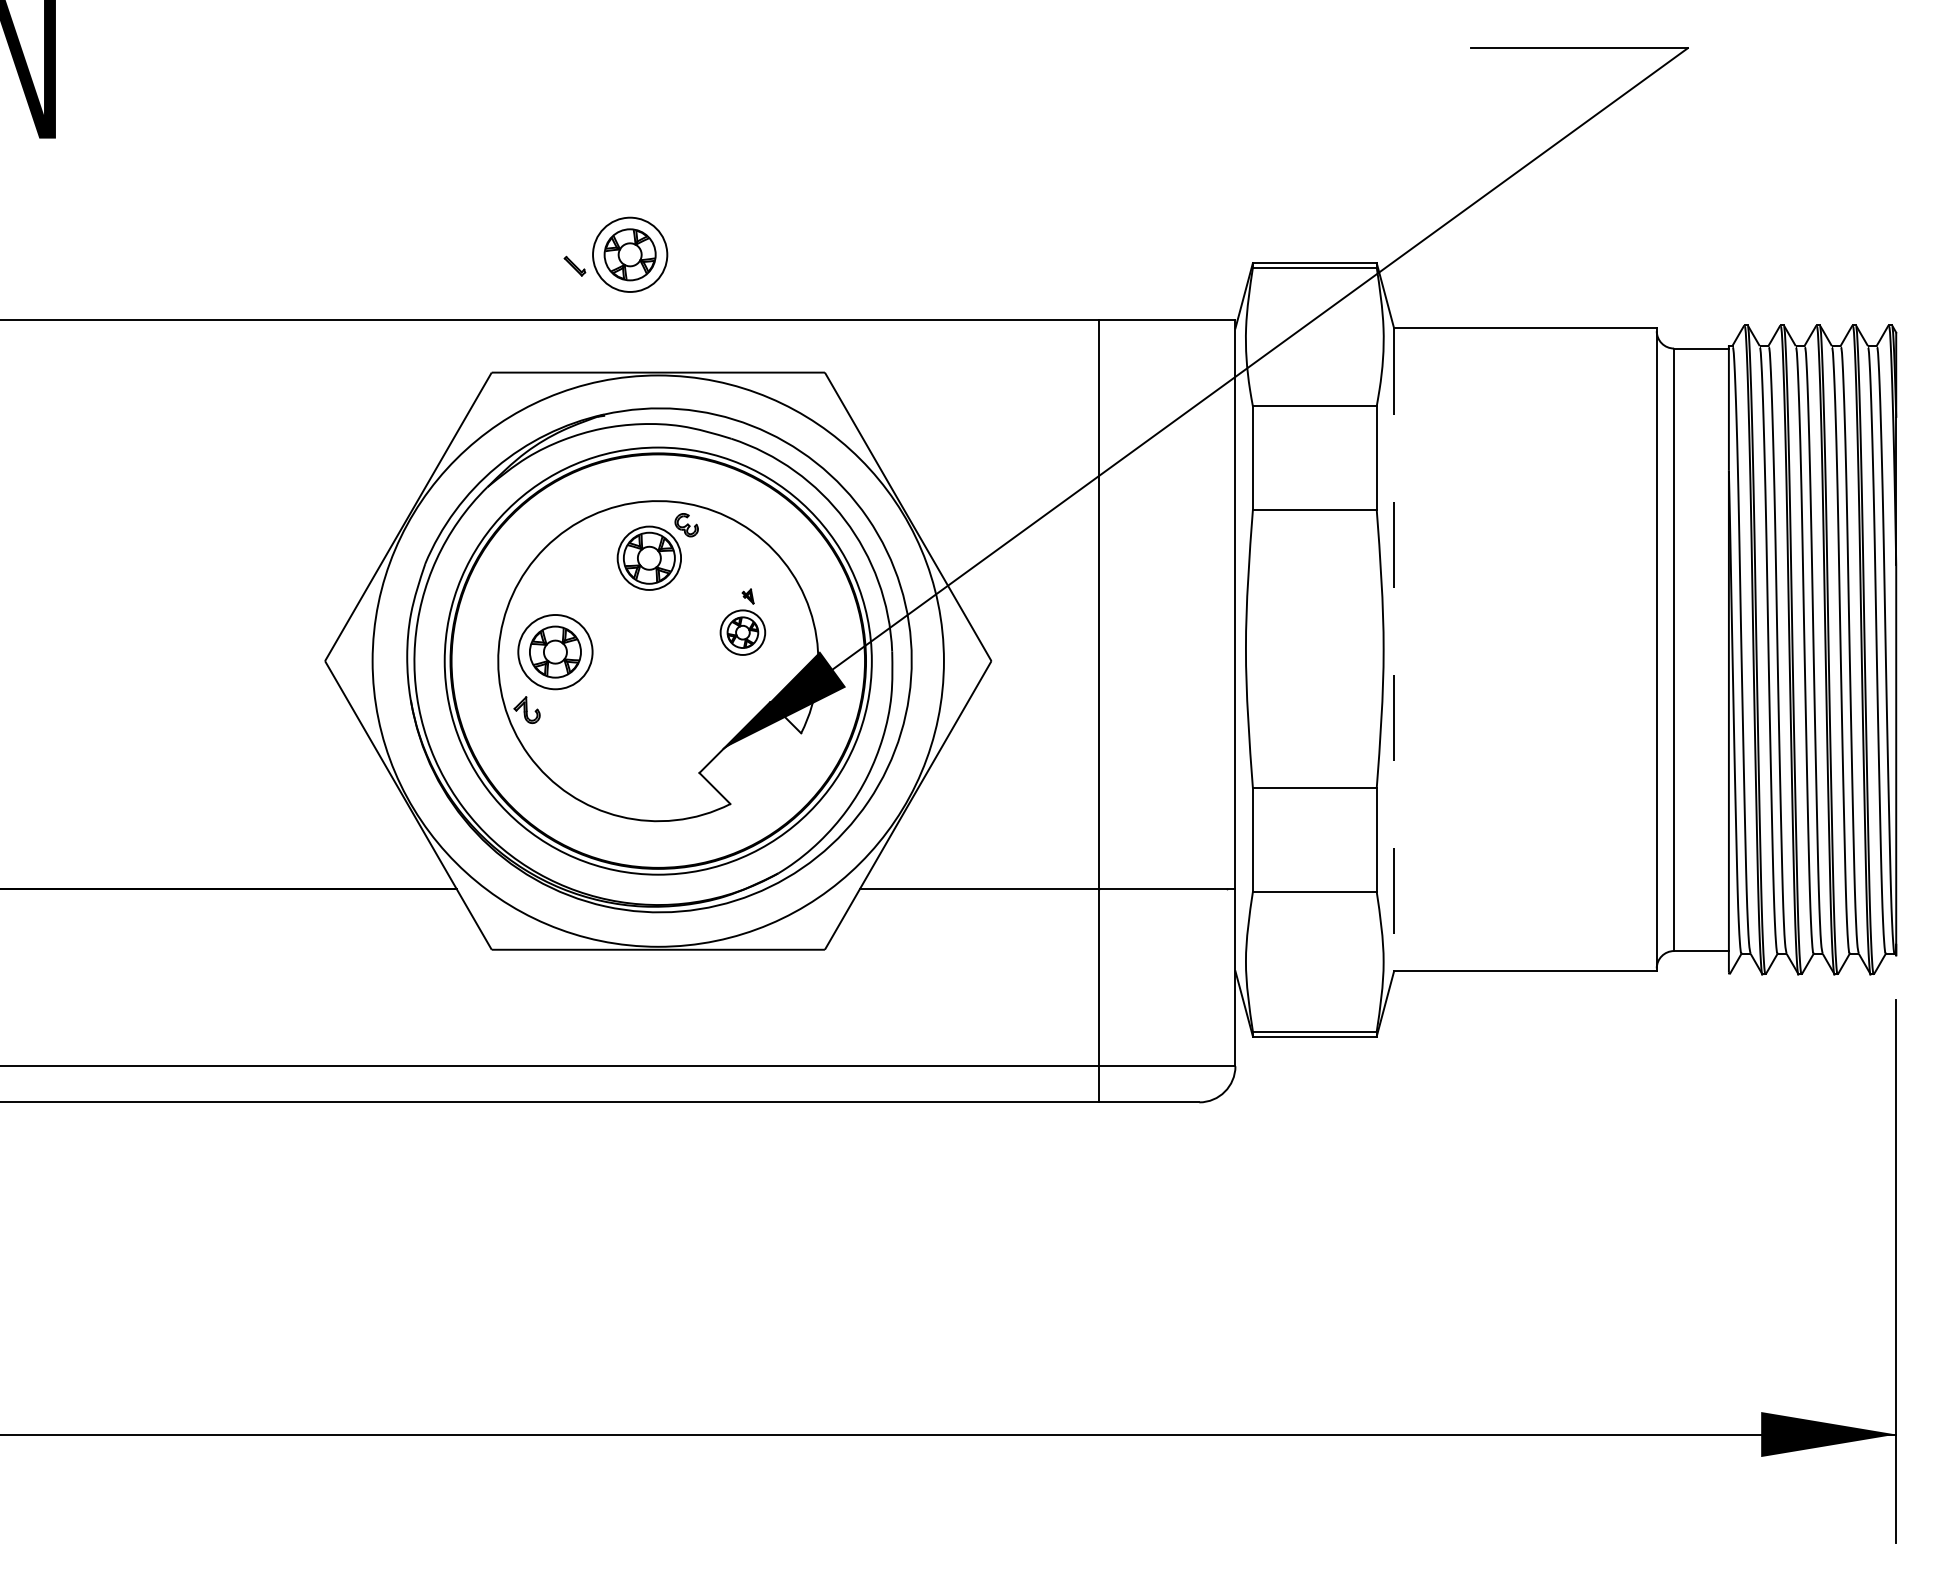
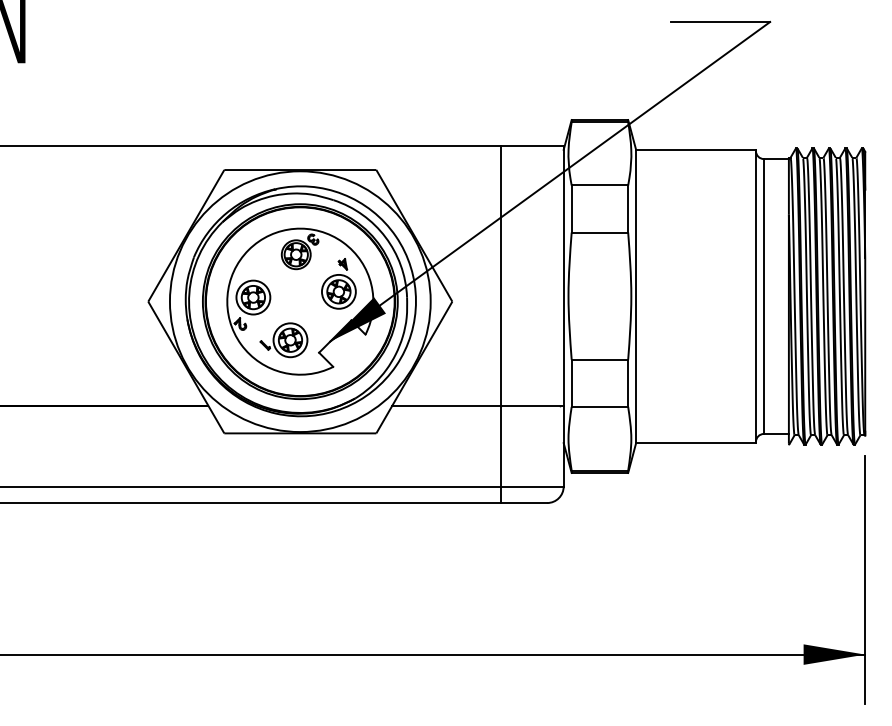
part: (614, 255) -> (283, 340), moved
part: (741, 621) -> (338, 283), size x1.67
line: (1394, 649) -> (636, 296), dashed -> solid

